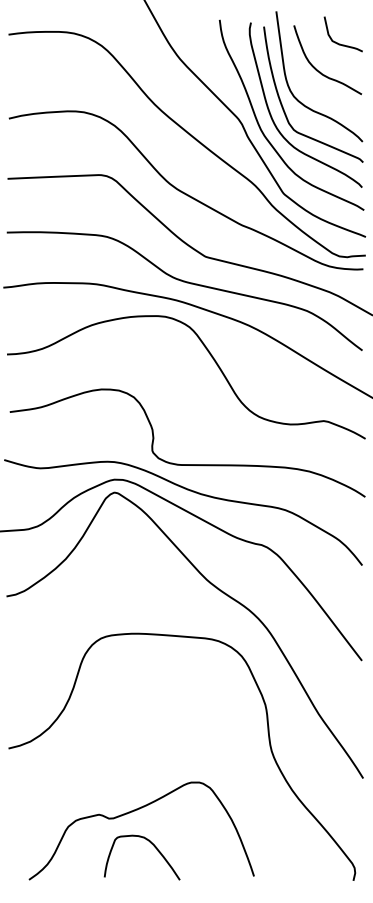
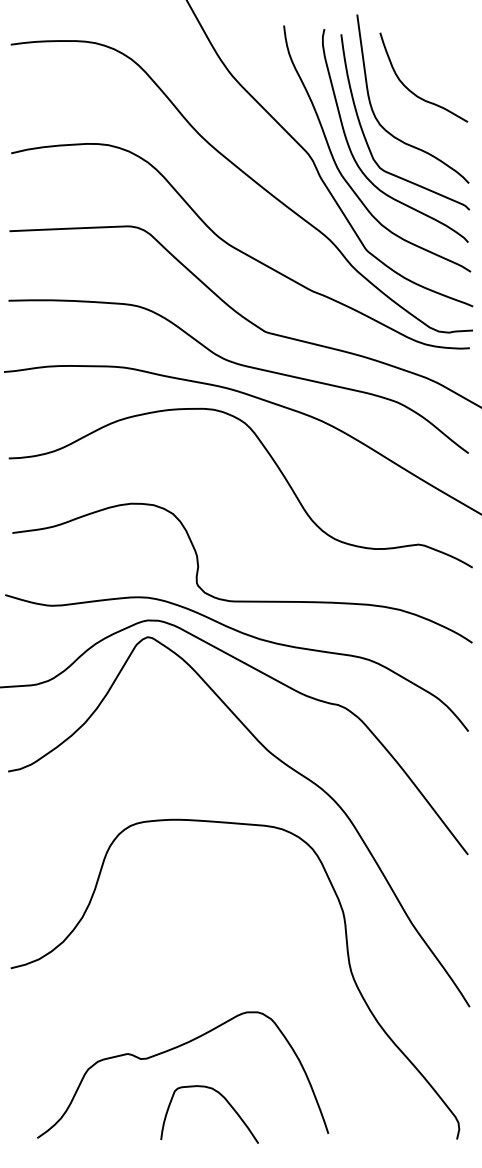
curve: (340, 43) -> (440, 56), removed
curve: (155, 849) -> (227, 1103), moved

